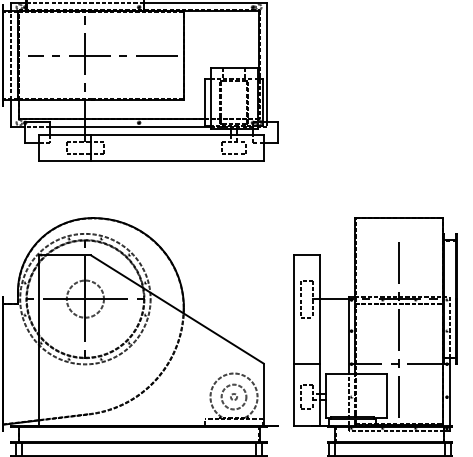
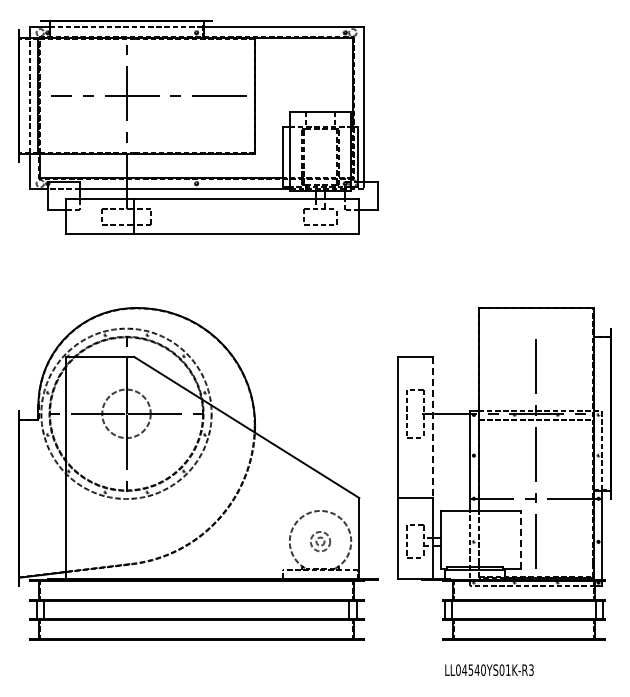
line: (319, 309) -> (432, 427), solid -> dashed
line: (387, 395) -> (520, 539), solid -> dashed
circle: (234, 396) -> (320, 541), size x0.6

